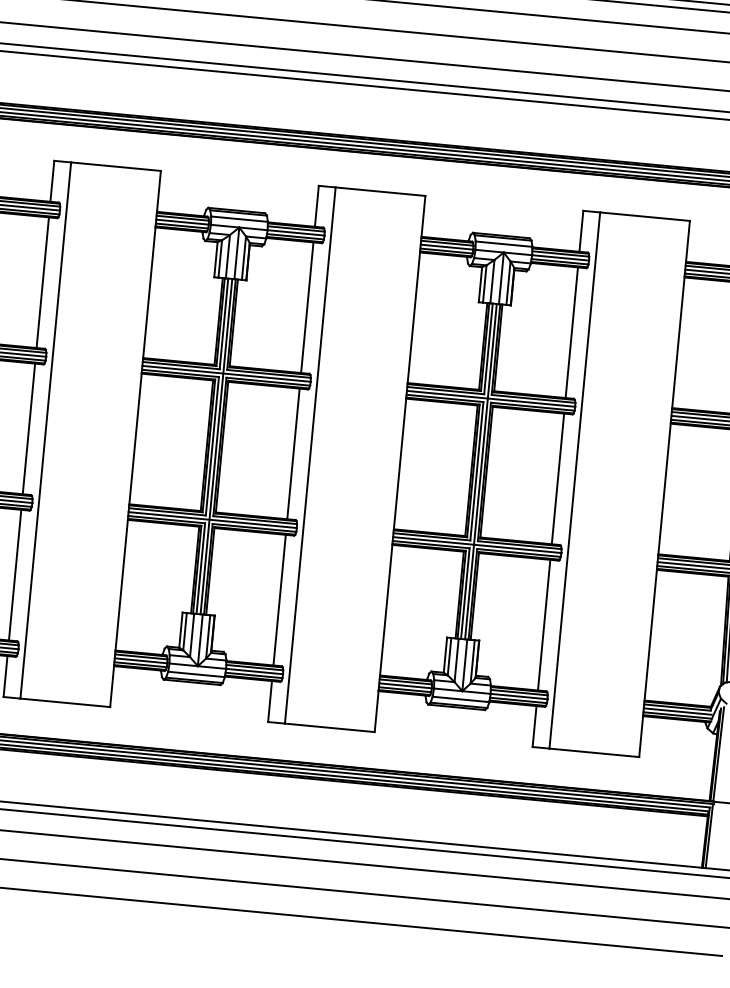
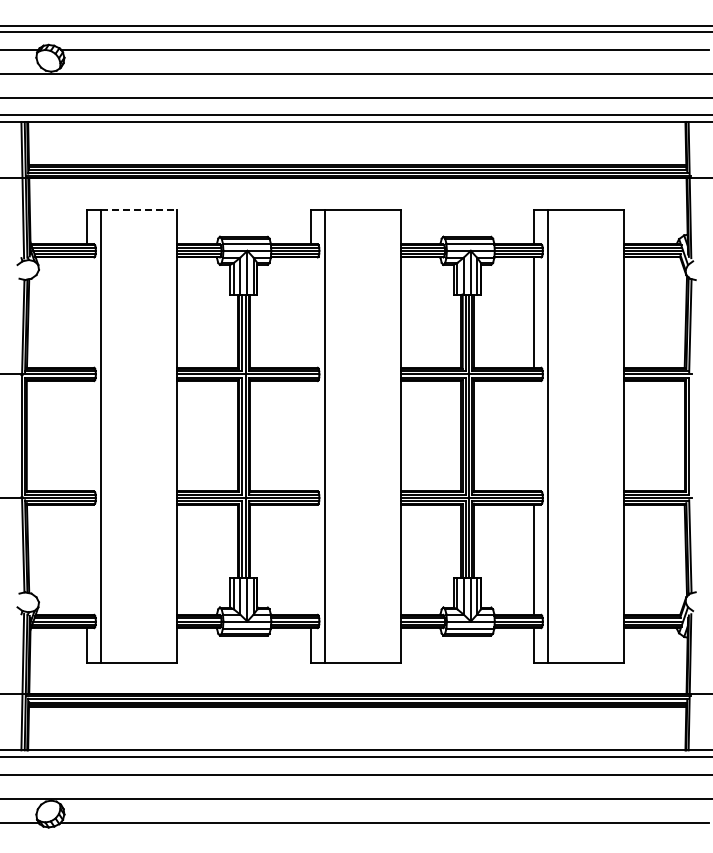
line: (116, 166) -> (139, 209), solid -> dashed
line: (43, 282) -> (87, 312), removed
line: (307, 307) -> (310, 312), removed
line: (29, 428) -> (87, 435), removed
line: (293, 453) -> (310, 435), removed
line: (558, 478) -> (534, 435), removed
line: (15, 574) -> (87, 559), removed
line: (279, 599) -> (310, 559), removed

